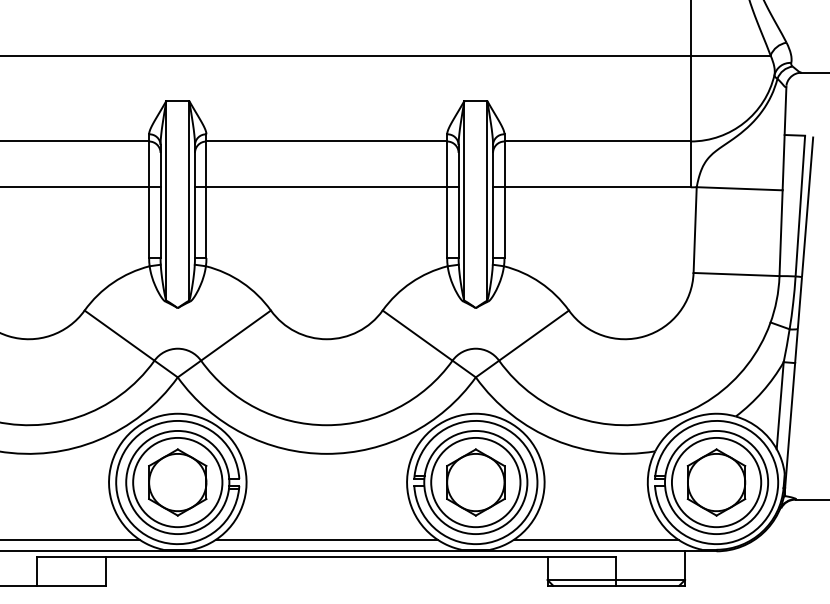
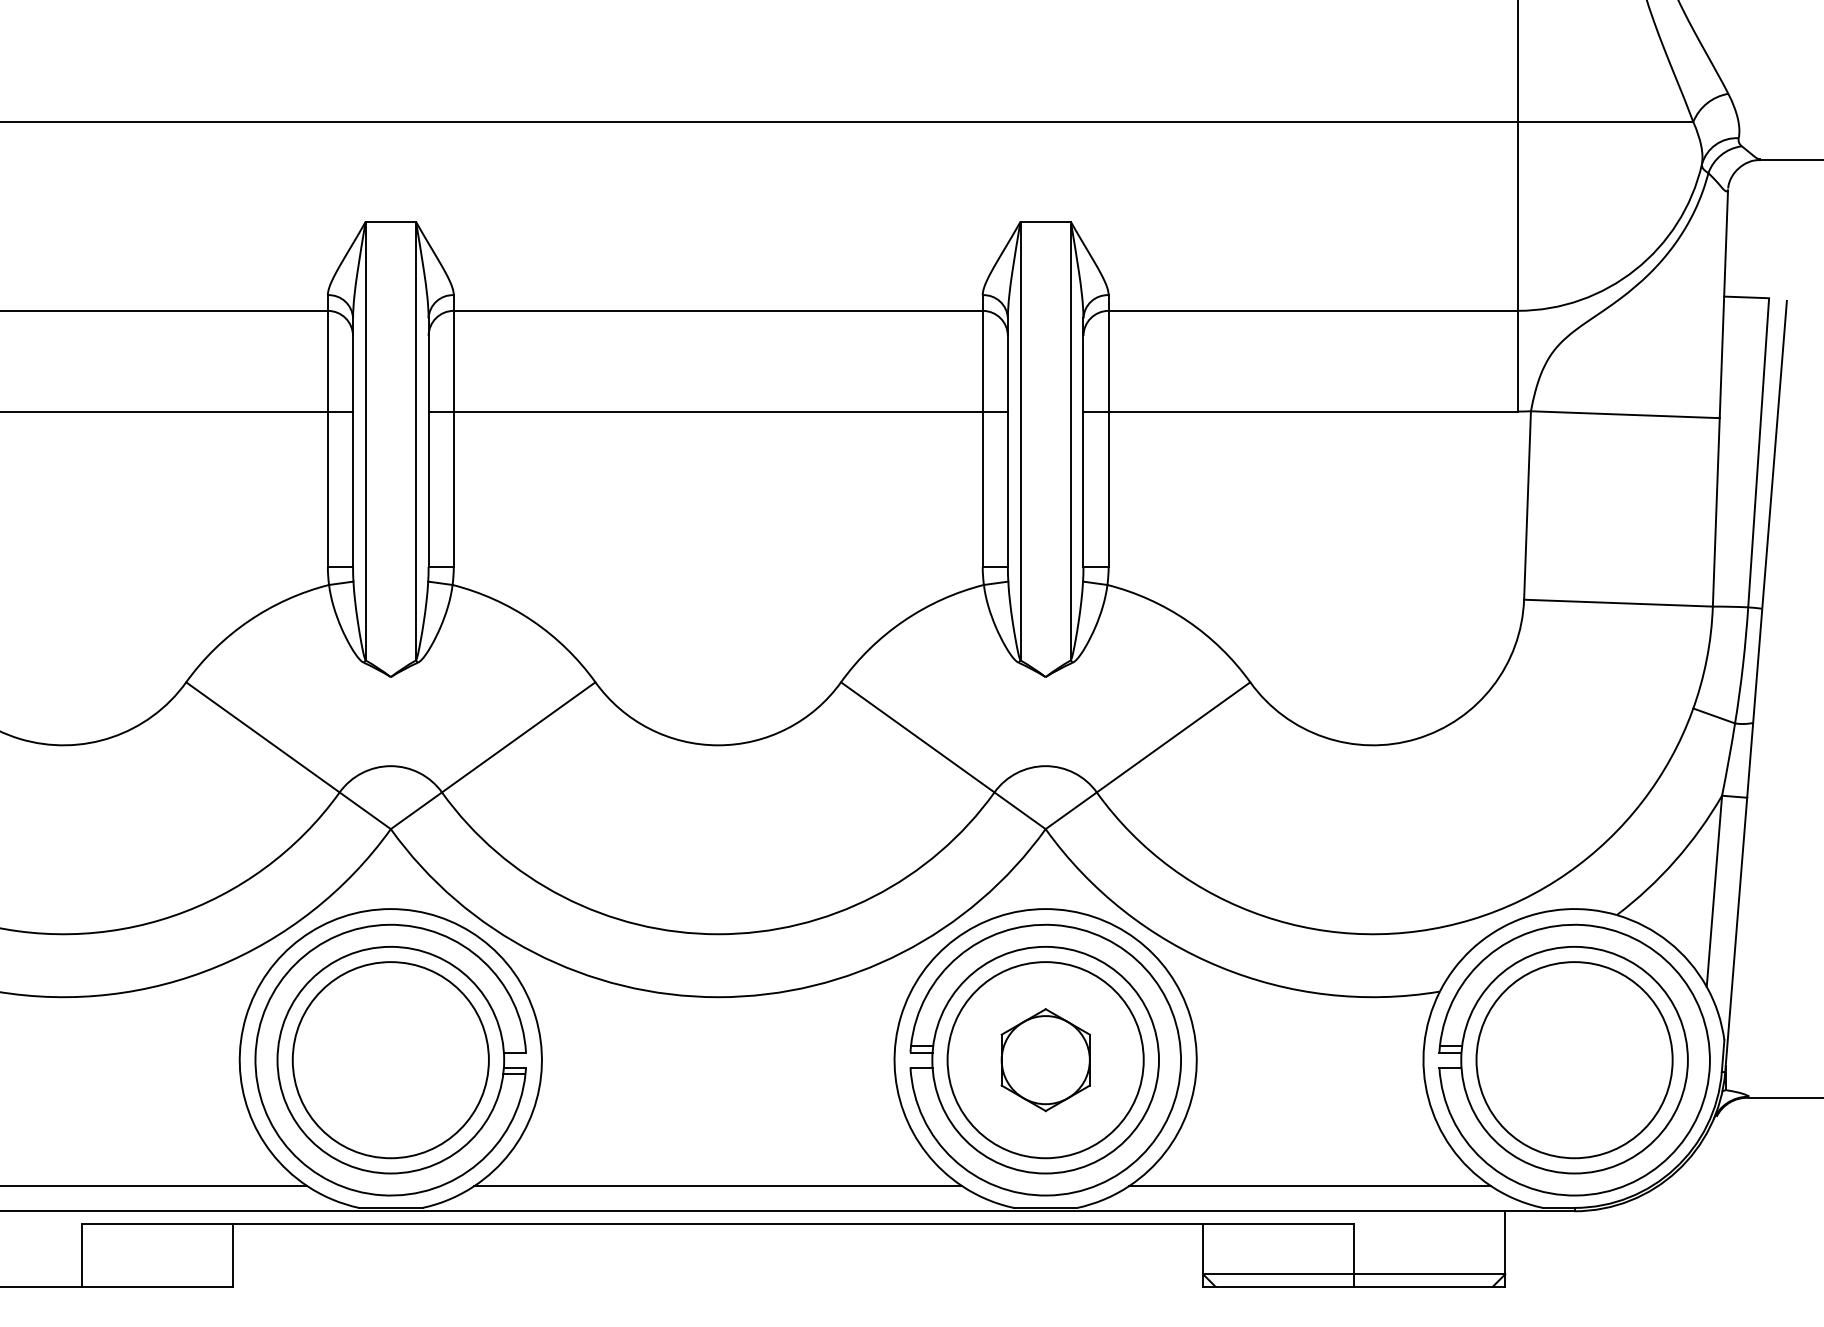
part: (177, 482) -> (390, 1060), removed
part: (475, 482) -> (1044, 1060), size x0.7
part: (716, 482) -> (1574, 1060), removed

